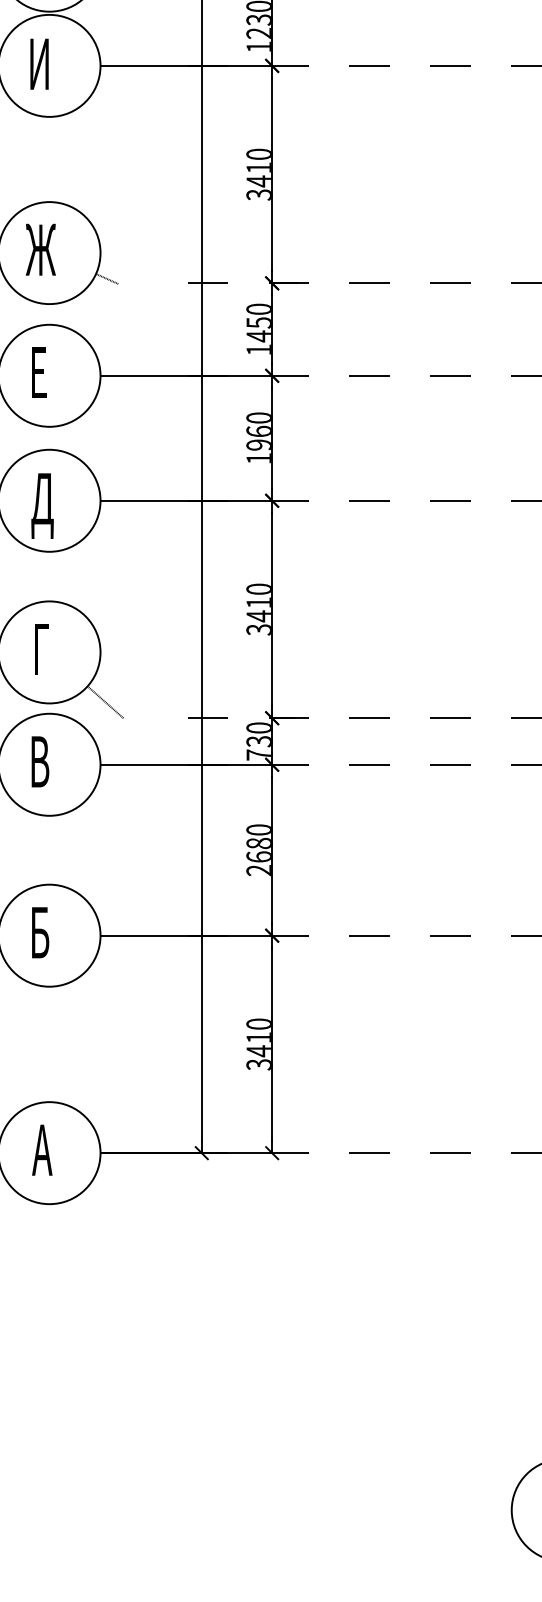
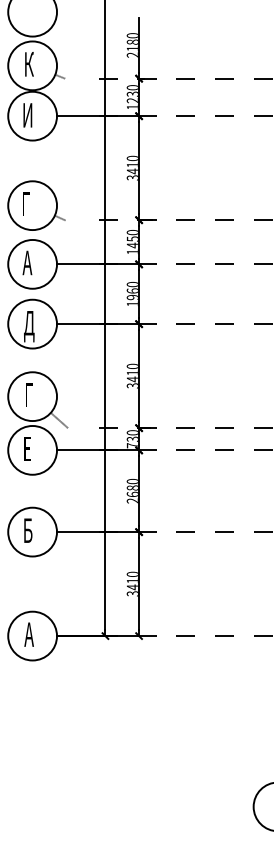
text: (40, 248) -> (28, 203), Ж -> Г
text: (38, 371) -> (27, 262), Е -> А
text: (40, 760) -> (28, 448), В -> Е

